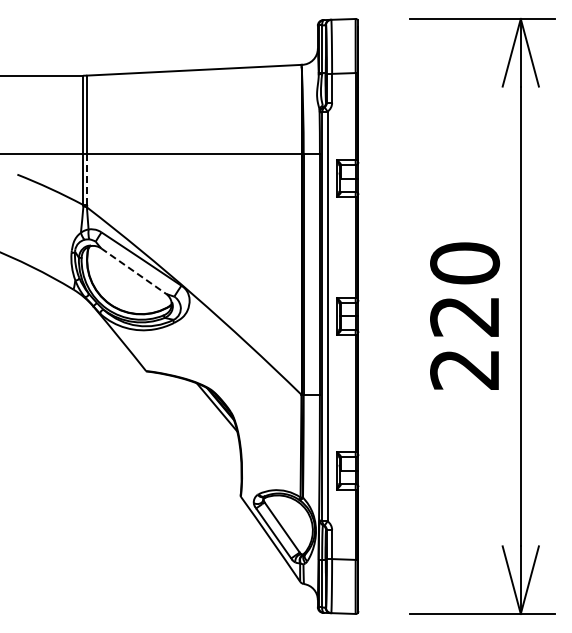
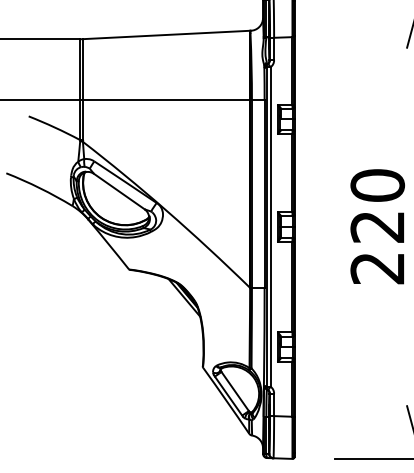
line: (87, 180) -> (83, 120), dashed -> solid
line: (133, 271) -> (119, 191), dashed -> solid

